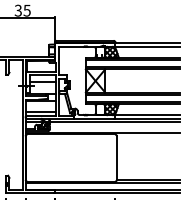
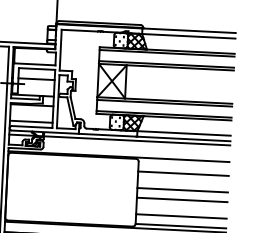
line: (148, 143) -> (183, 174), added
line: (148, 154) -> (182, 189), added
line: (148, 161) -> (182, 199), added
line: (148, 173) -> (181, 217), added

